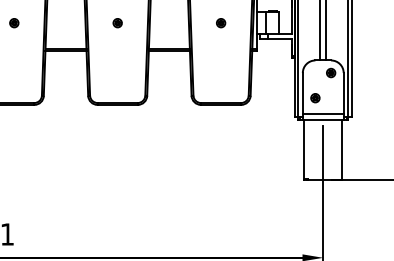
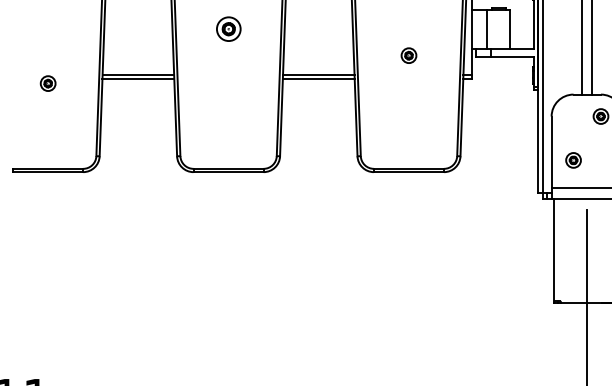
part: (14, 23) -> (48, 84), moved
part: (117, 23) -> (228, 30), size x1.6
part: (221, 23) -> (409, 56), moved

